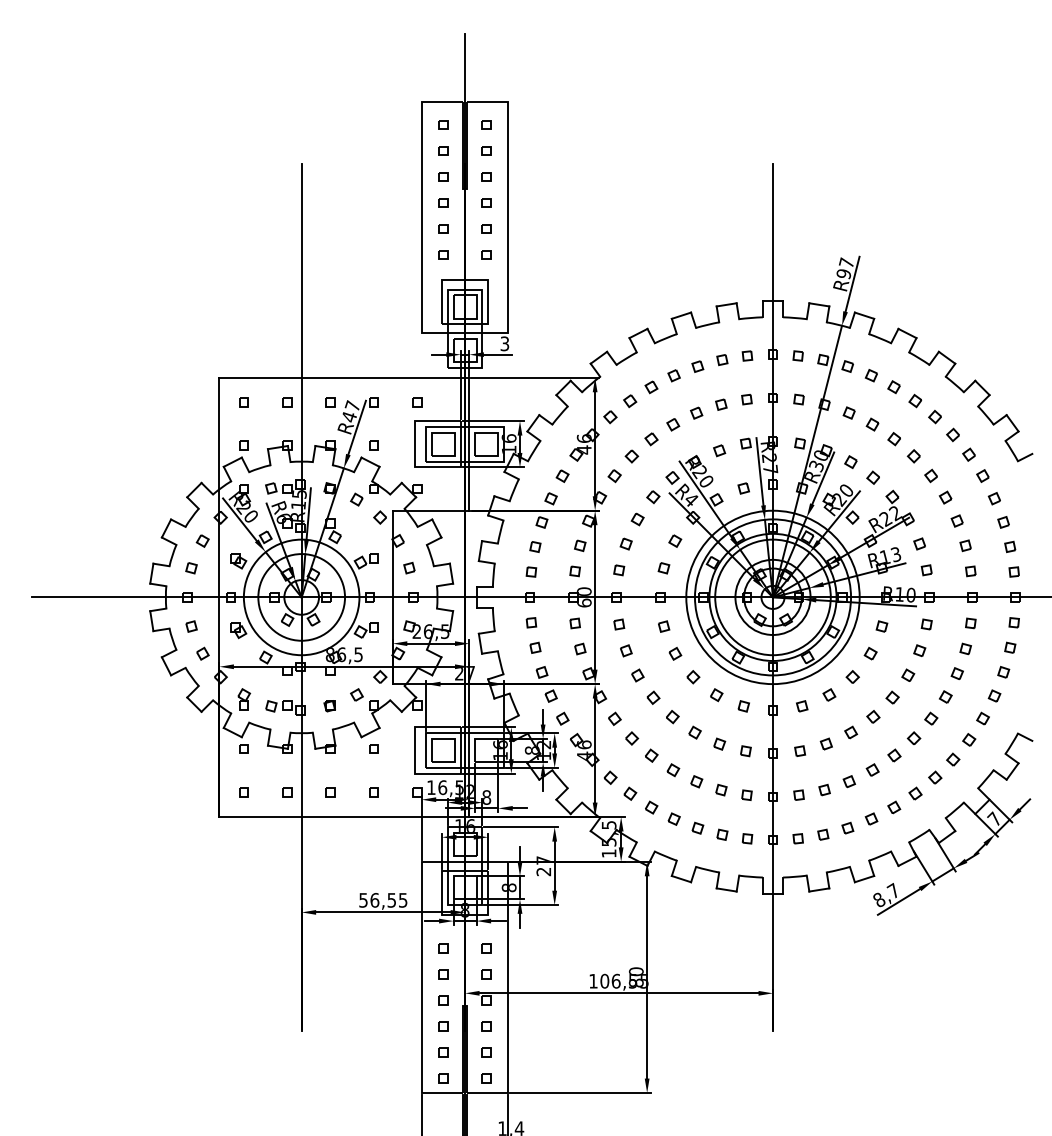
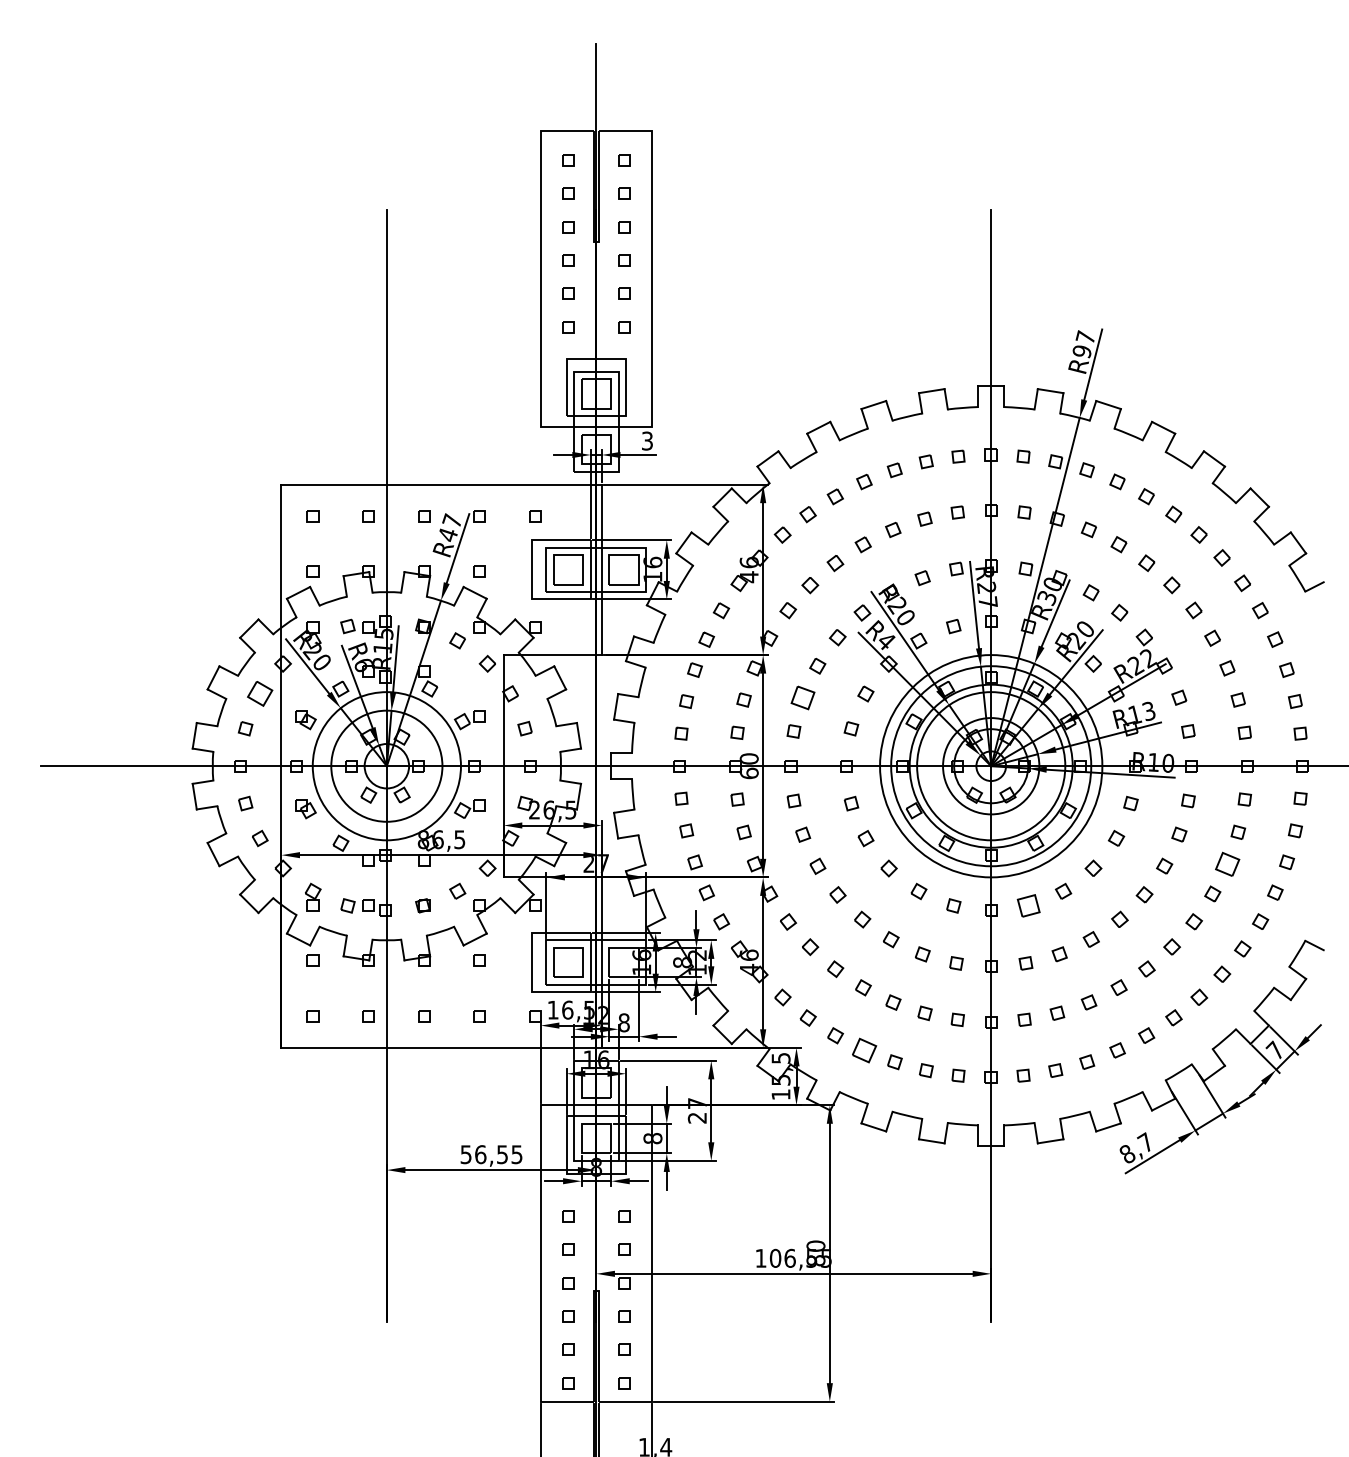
part: (202, 540) -> (259, 693), size x1.6
part: (625, 543) -> (802, 697), size x1.6
part: (957, 673) -> (1227, 863), size x1.6
part: (802, 706) -> (1028, 905), size x1.6
part: (674, 819) -> (864, 1050), size x1.6

